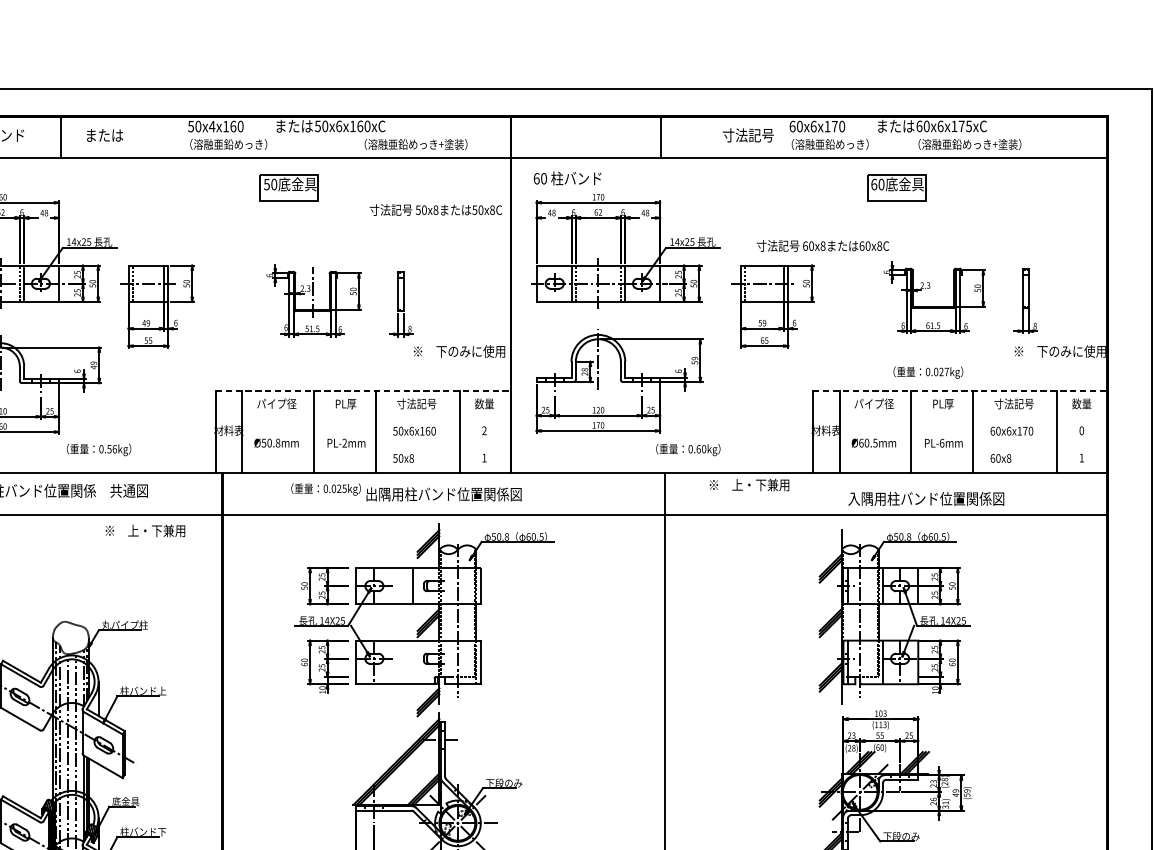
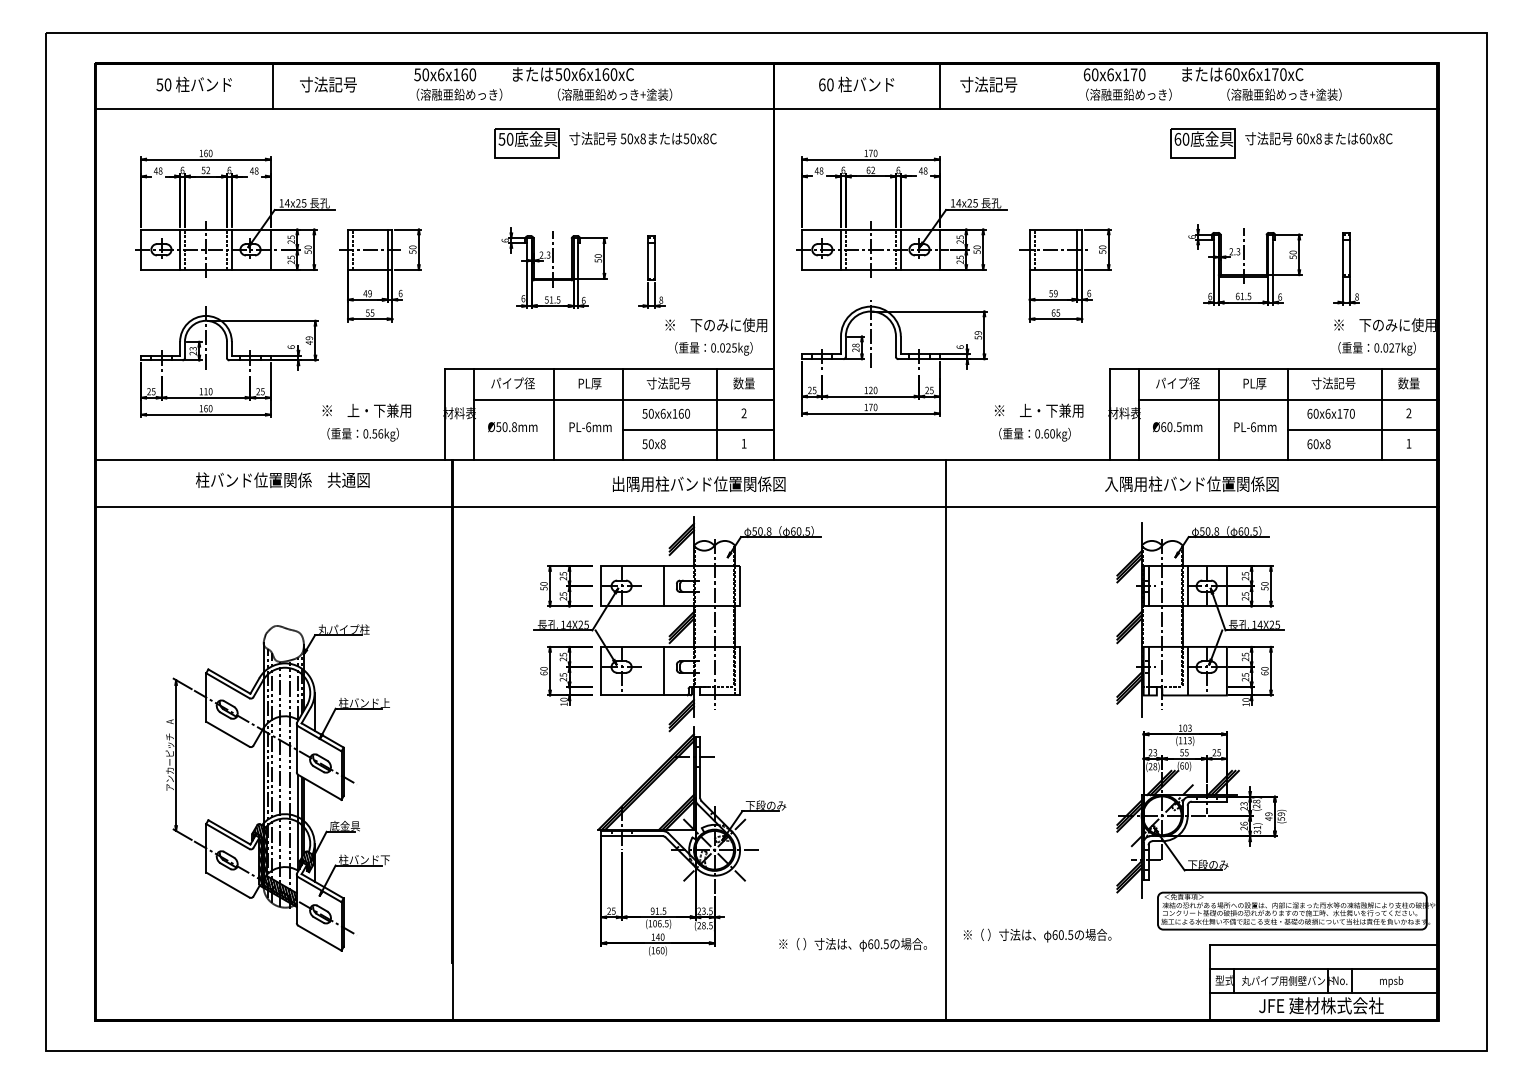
text: (211, 126) -> (440, 74), 50x4x160 -> 50x6x160
text: (969, 126) -> (1283, 74), 60x6x175xC -> 60x6x170xC
text: (111, 135) -> (328, 84), または -> 寸法記号
text: (748, 135) -> (988, 84), moved
text: (416, 144) -> (615, 94), moved
text: (567, 178) -> (856, 84), moved
text: (435, 209) -> (642, 138), moved
text: (822, 245) -> (1318, 138), moved
line: (933, 288) -> (1243, 255), added
text: (927, 372) -> (1376, 348), moved
line: (363, 391) -> (609, 369), dashed -> solid
line: (961, 391) -> (1274, 369), dashed -> solid
line: (376, 418) -> (623, 399), added
line: (973, 418) -> (1288, 399), added
text: (1081, 430) -> (1408, 413), 0 -> 2
text: (344, 443) -> (588, 427), PL-2mm -> PL-6mm
line: (443, 445) -> (698, 429), added
line: (1040, 445) -> (1363, 429), added
text: (98, 449) -> (362, 434), moved
text: (687, 449) -> (1034, 434), moved
text: (749, 484) -> (1039, 410), moved
text: (325, 489) -> (713, 348), moved
text: (925, 498) -> (1191, 483), moved
text: (145, 530) -> (366, 410), moved
line: (412, 661) -> (664, 670), added

